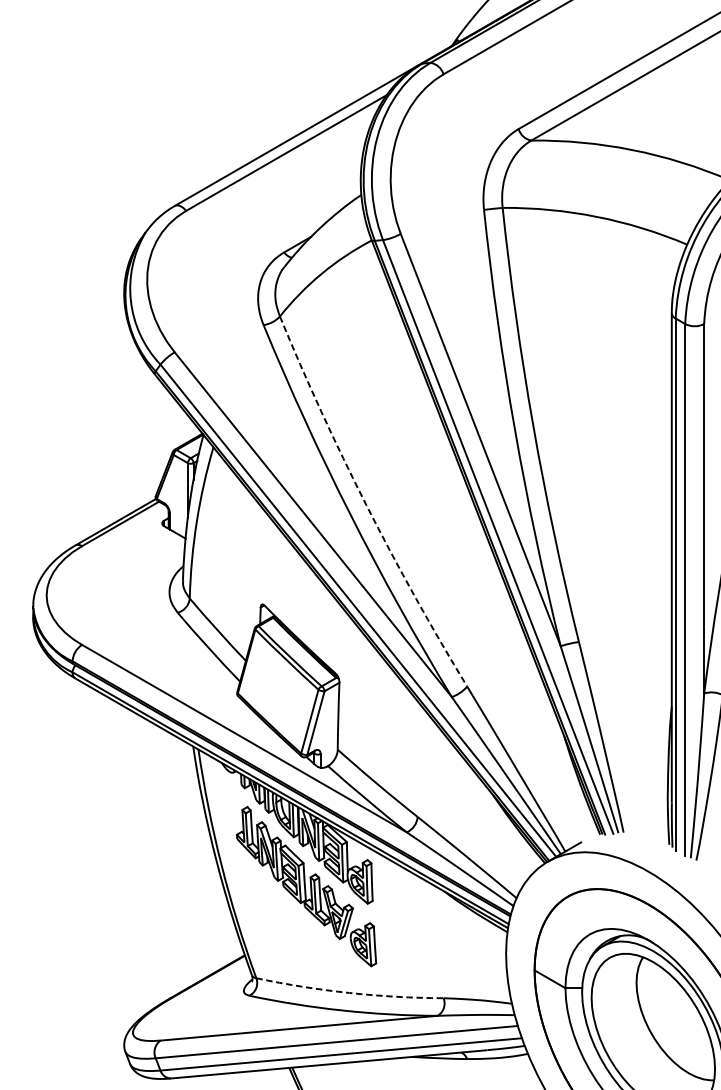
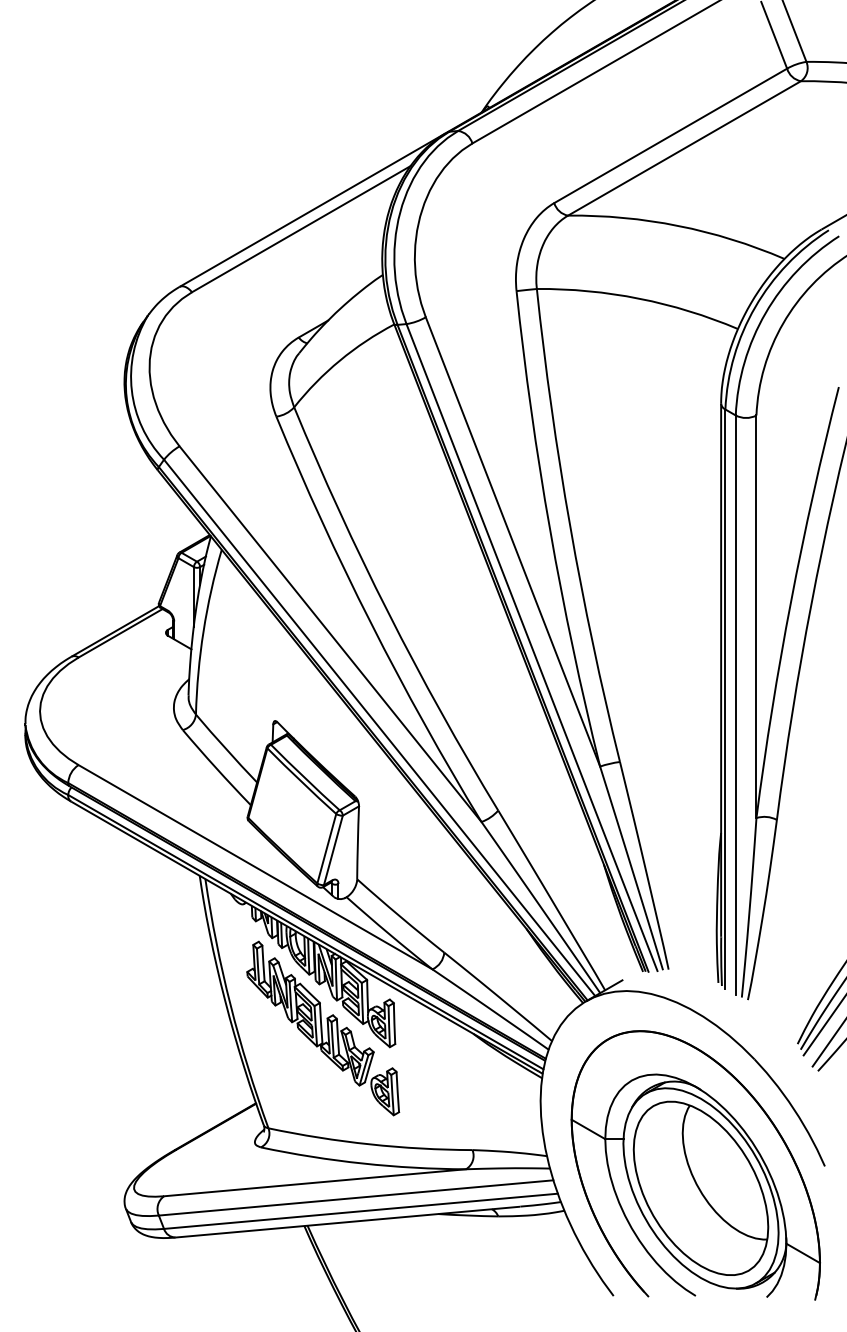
arc: (366, 504) -> (388, 612), dashed -> solid
arc: (349, 993) -> (369, 1144), dashed -> solid

